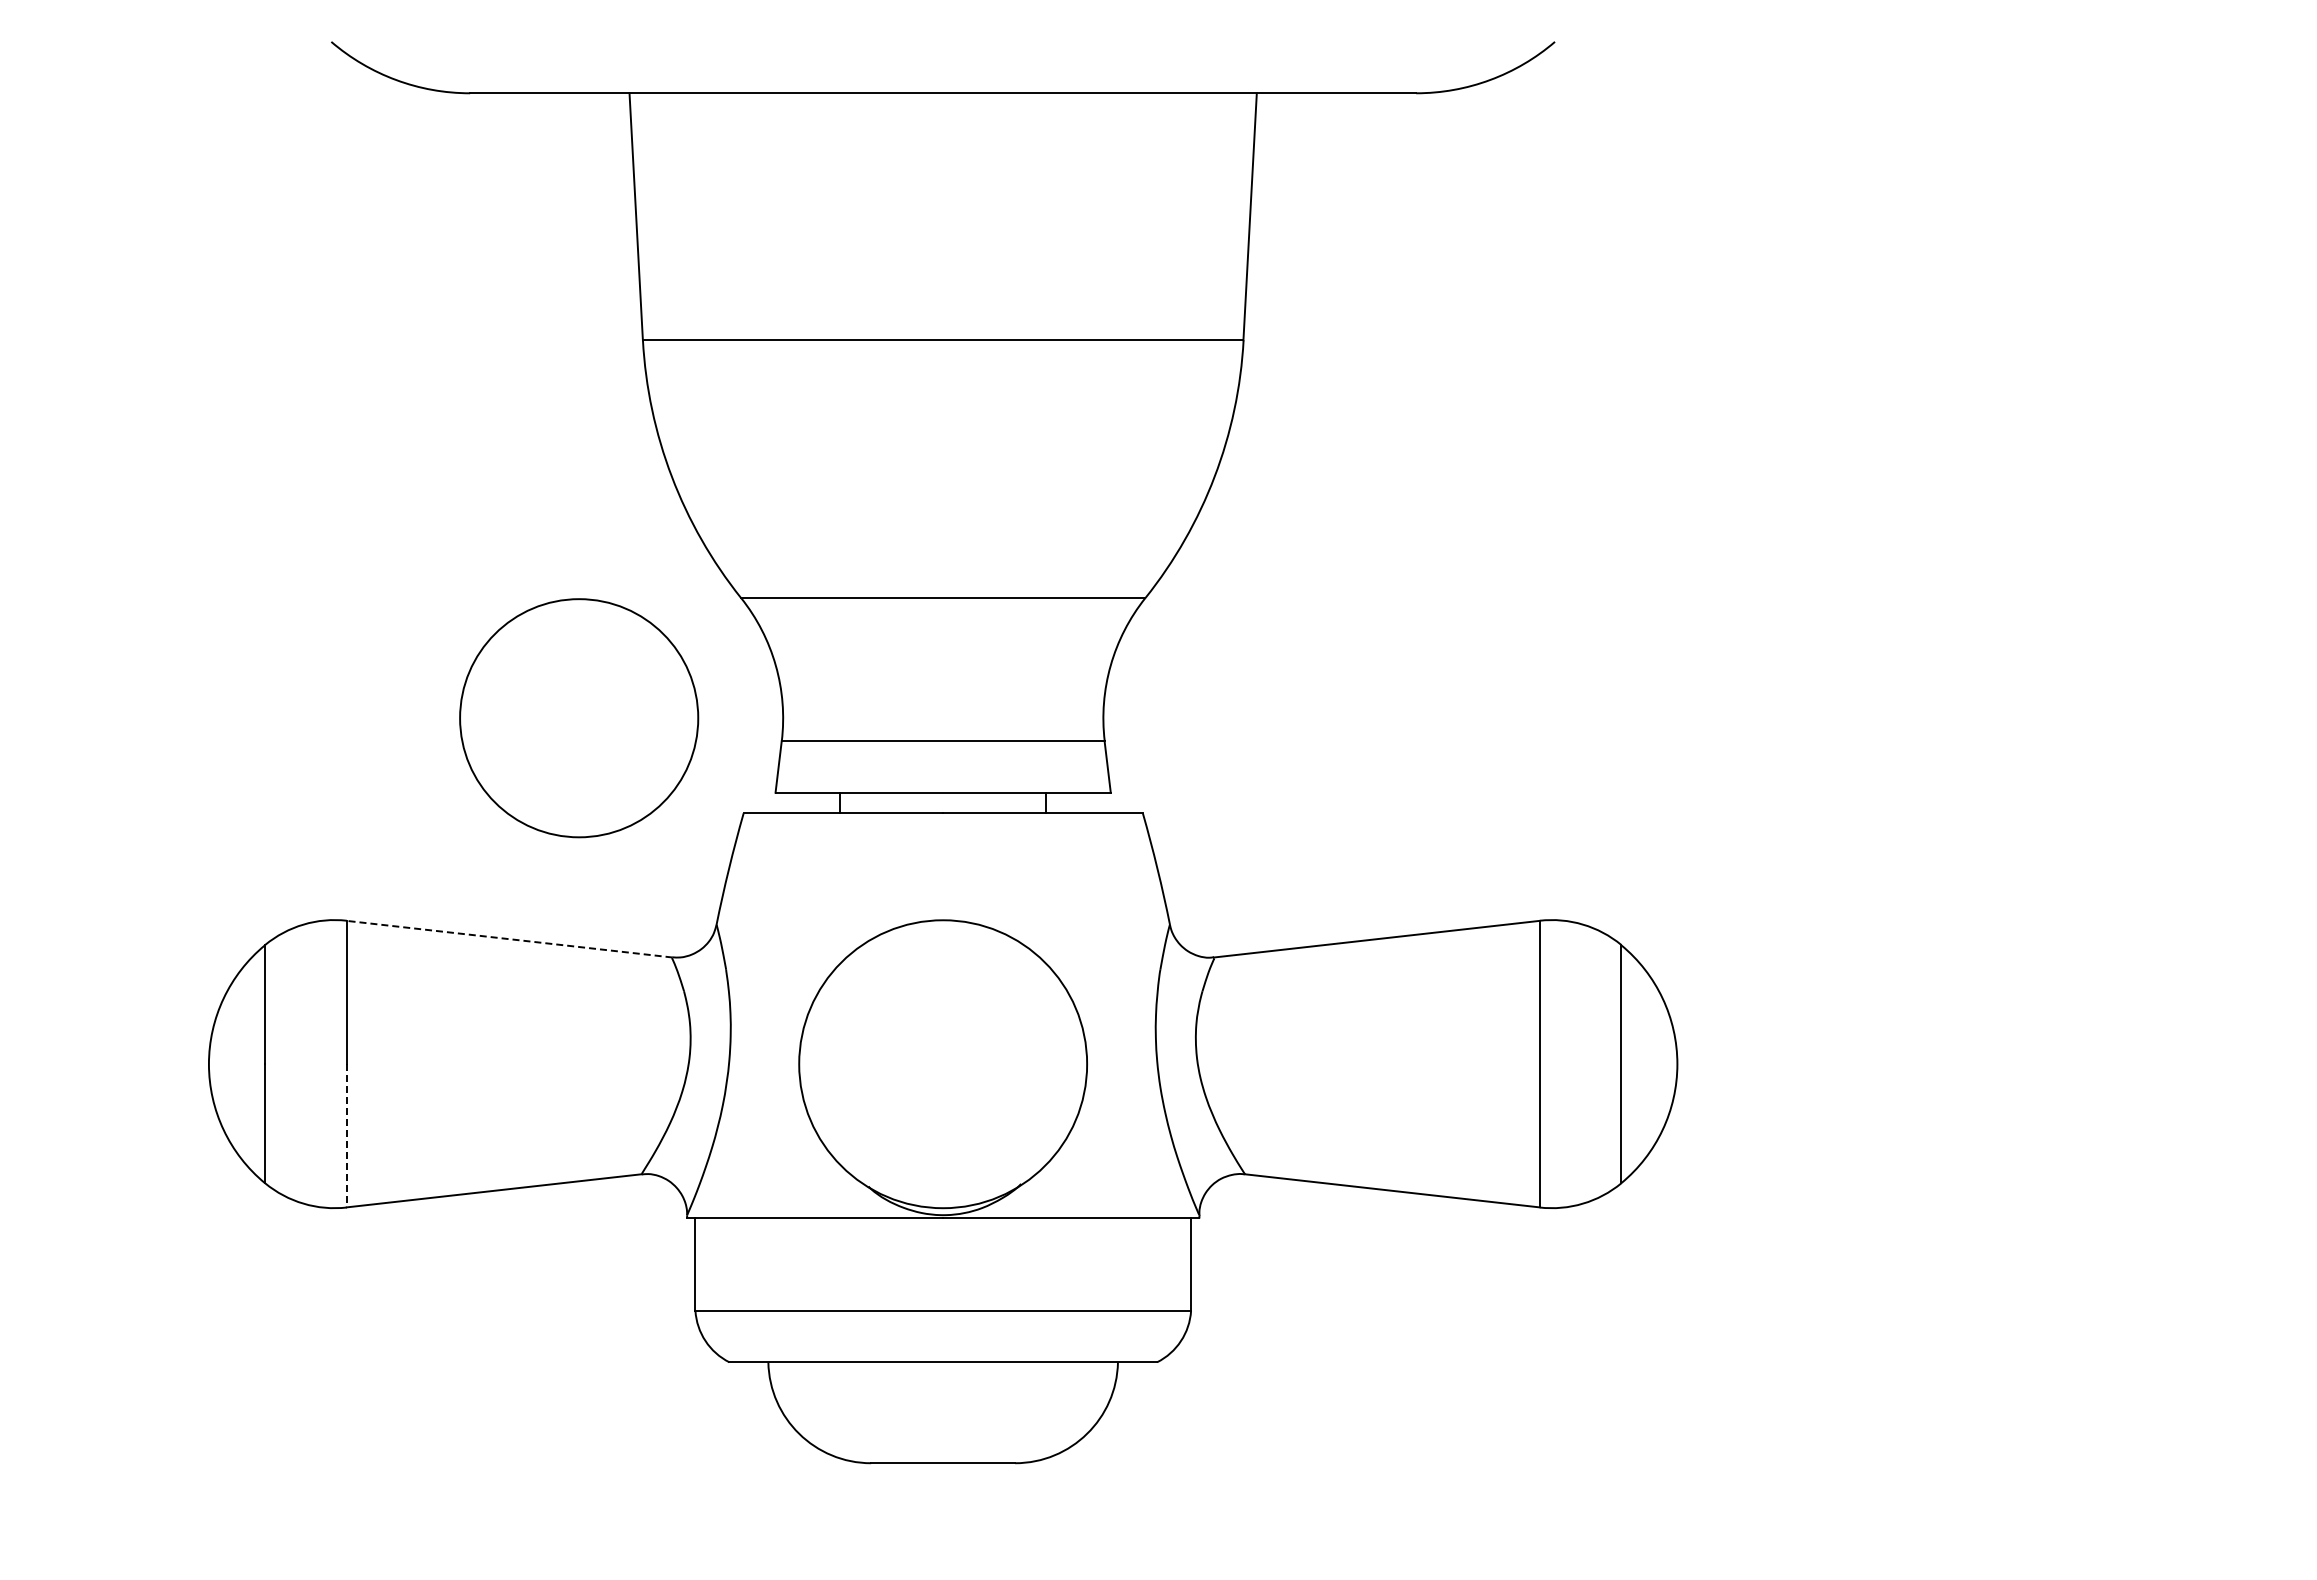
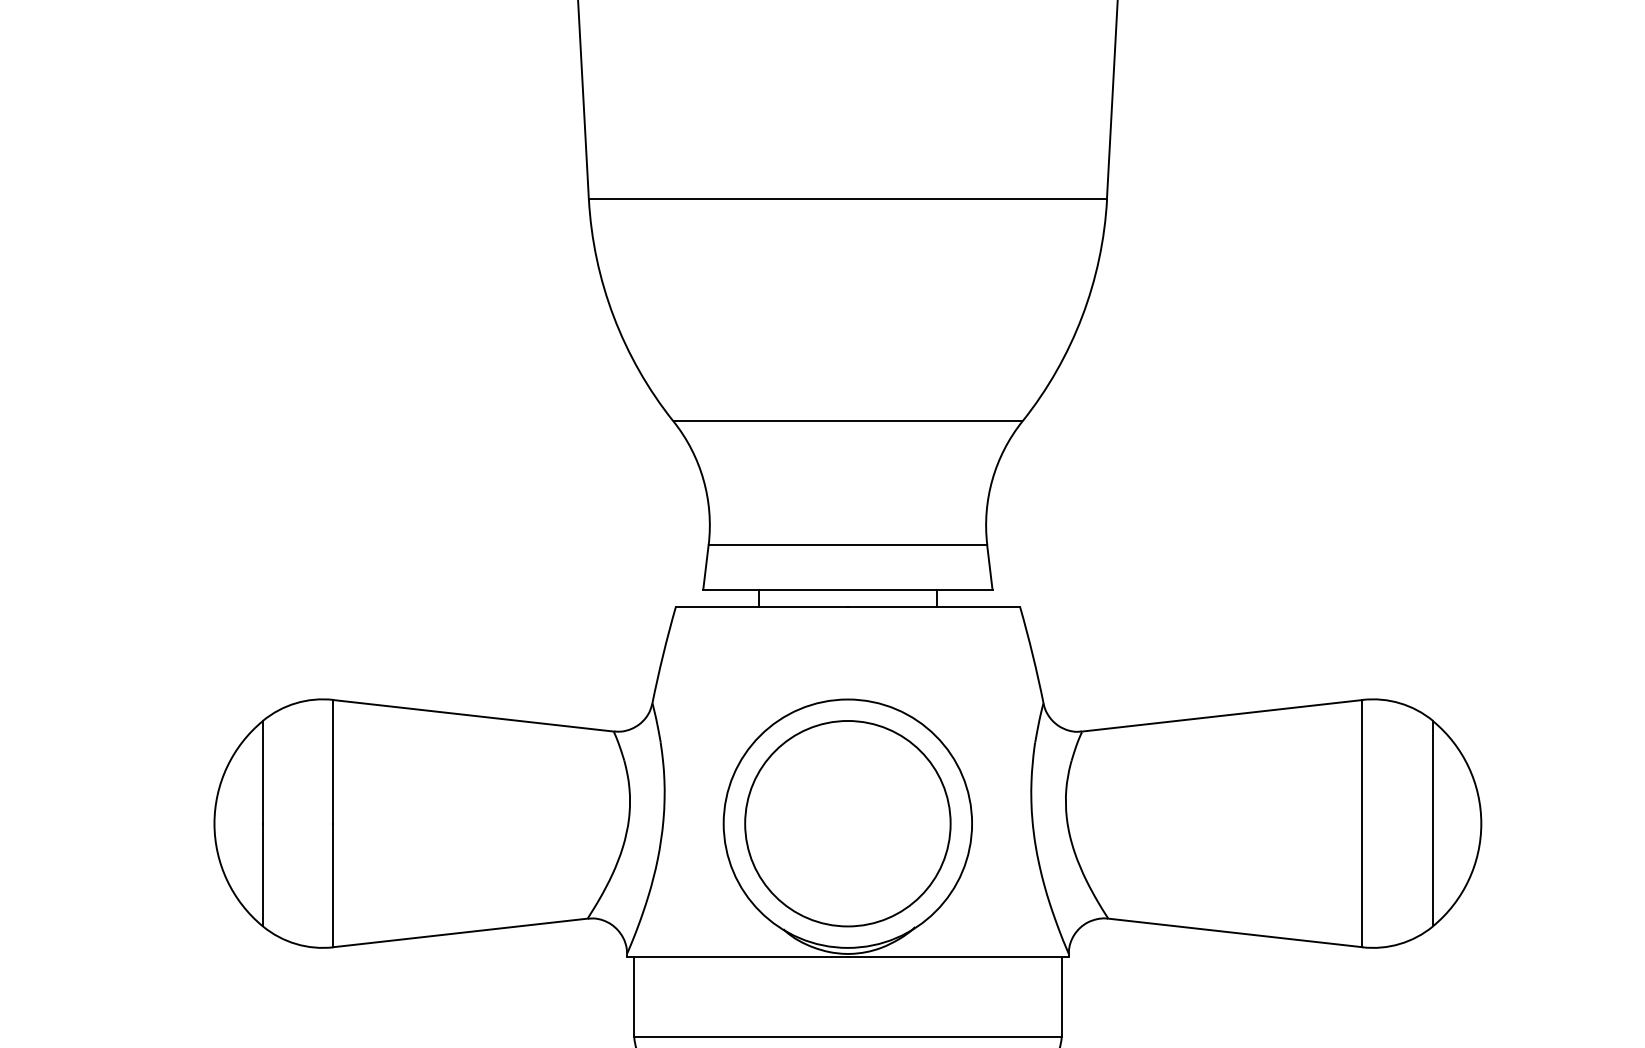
circle: (579, 718) -> (848, 823), moved
line: (509, 939) -> (473, 716), dashed -> solid
line: (346, 1135) -> (333, 885), dashed -> solid

